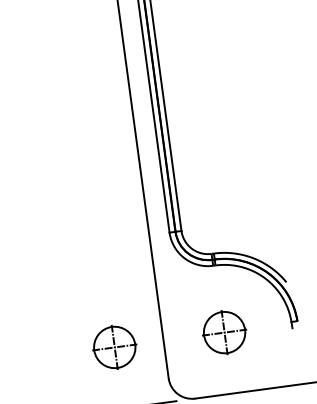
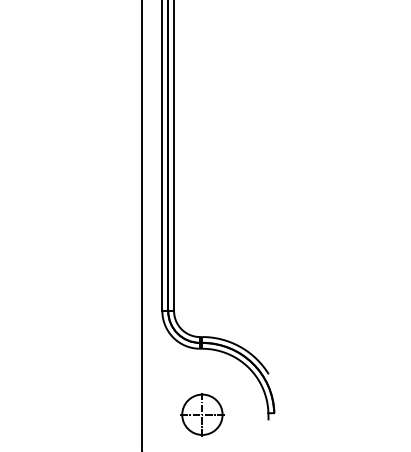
part: (114, 347) -> (94, 414), removed

